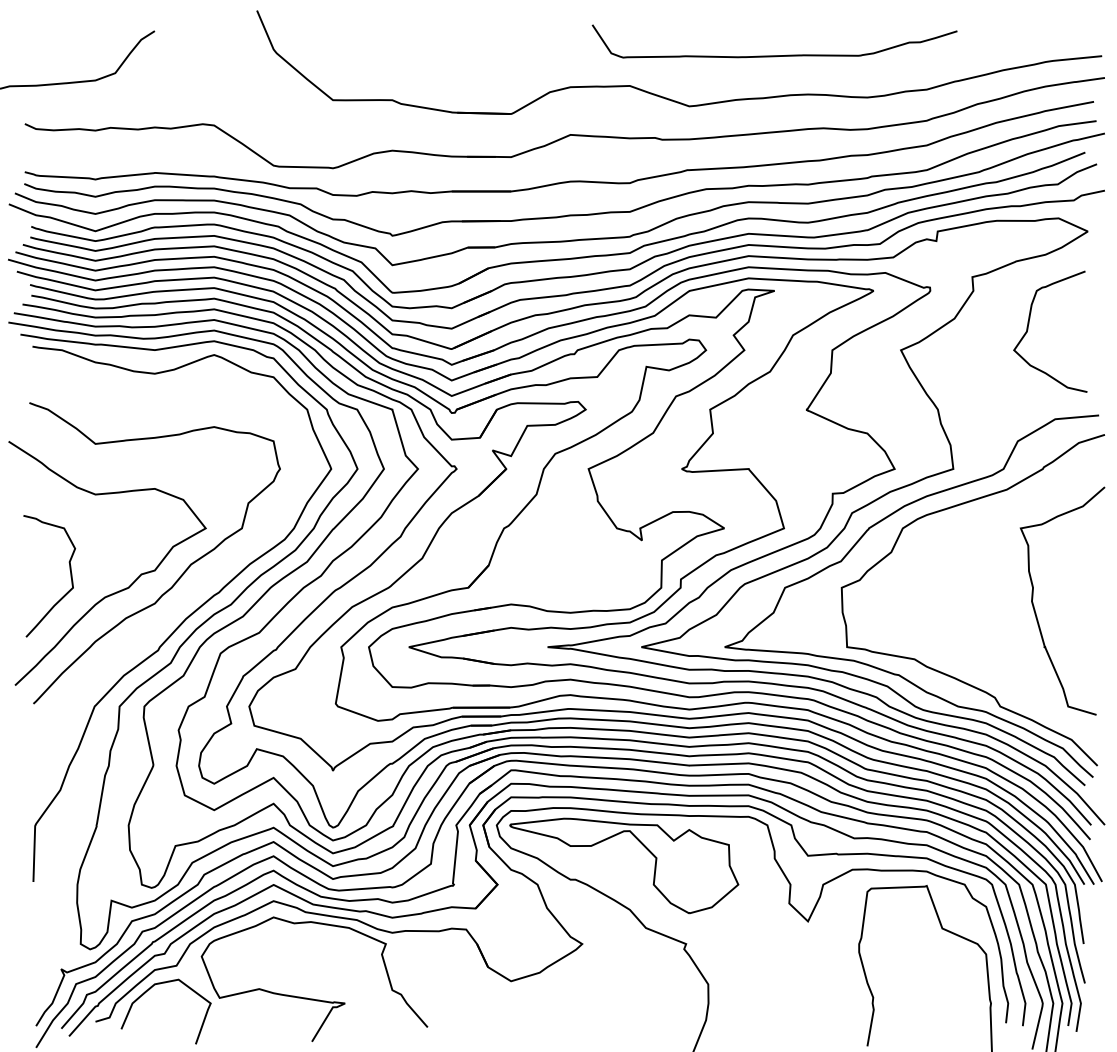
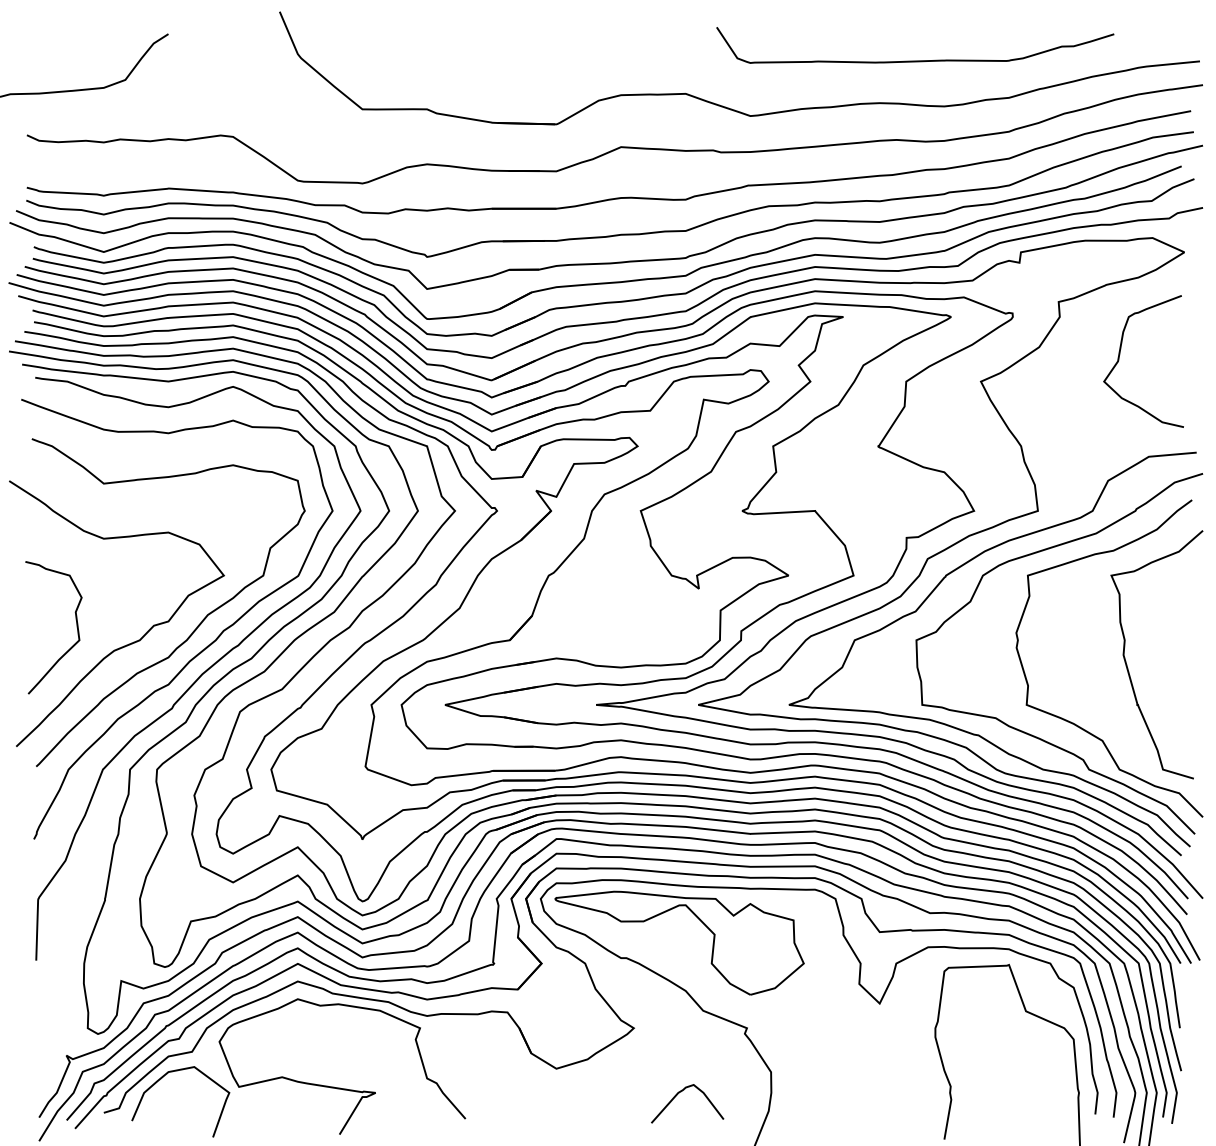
curve: (774, 55) -> (915, 60), moved
curve: (184, 597) -> (200, 650), added
curve: (988, 664) -> (1076, 723), added
curve: (625, 1003) -> (680, 1092), added

